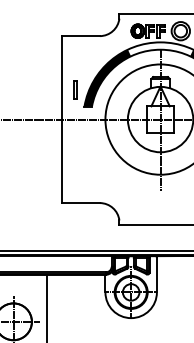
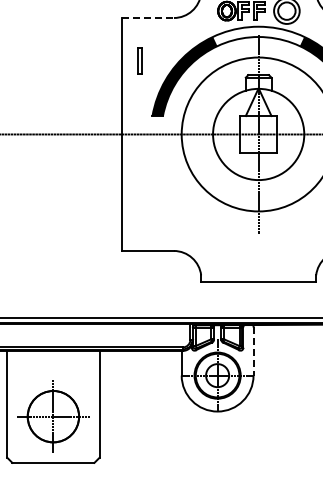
line: (81, 36) -> (148, 18), solid -> dashed
part: (75, 89) -> (139, 60), moved
line: (156, 275) -> (253, 351), solid -> dashed

